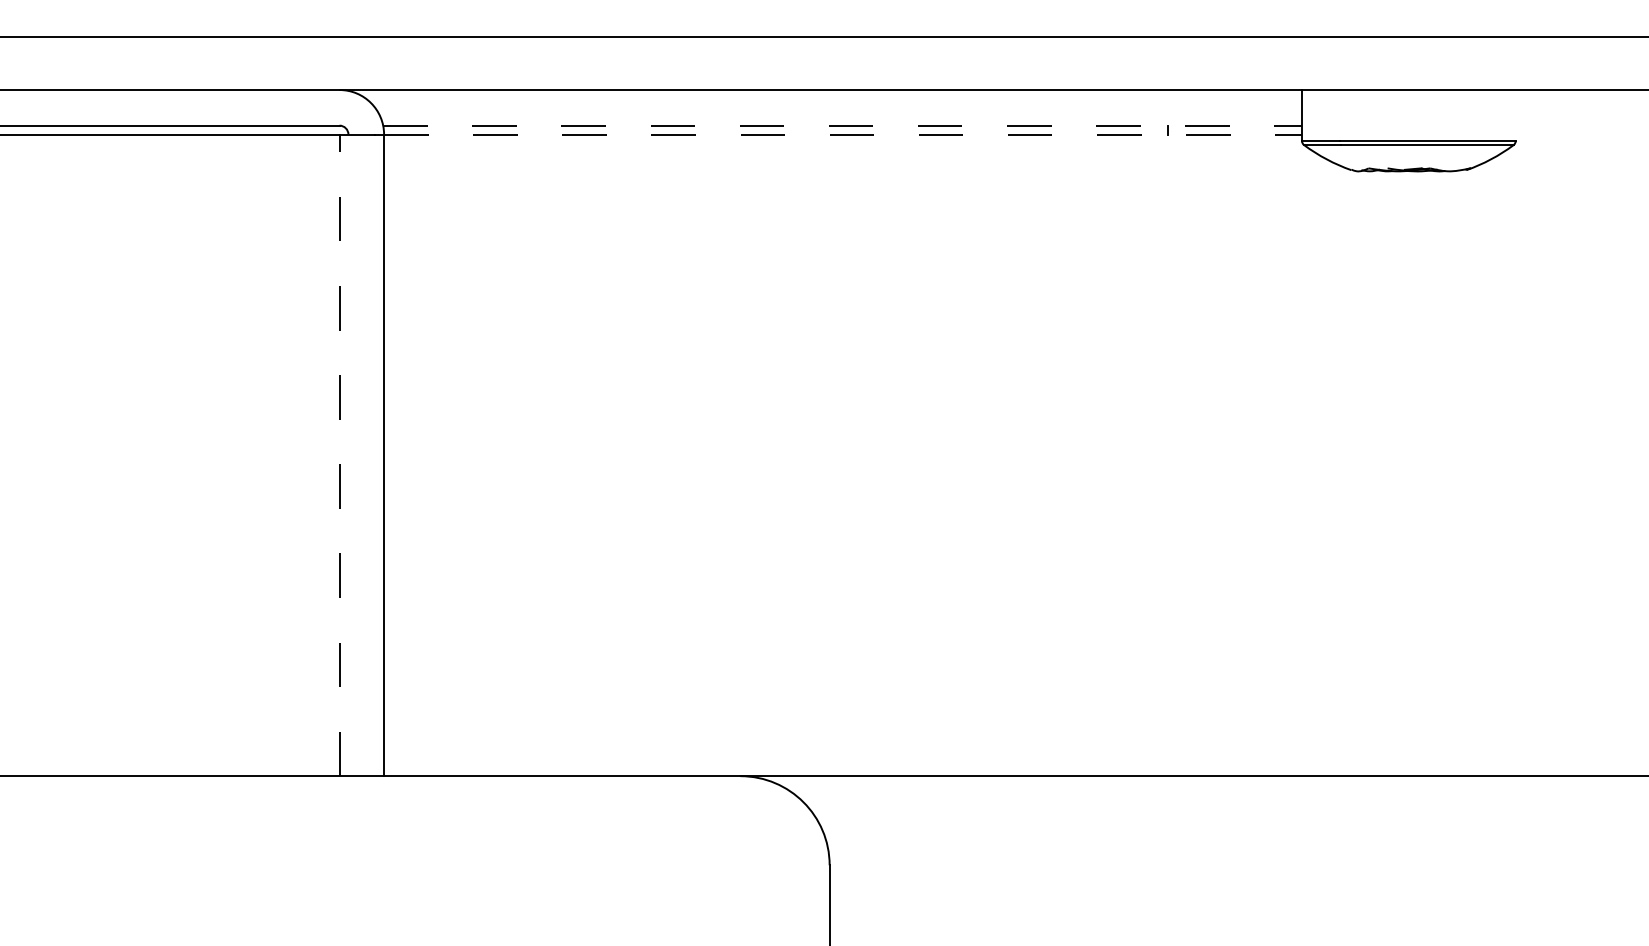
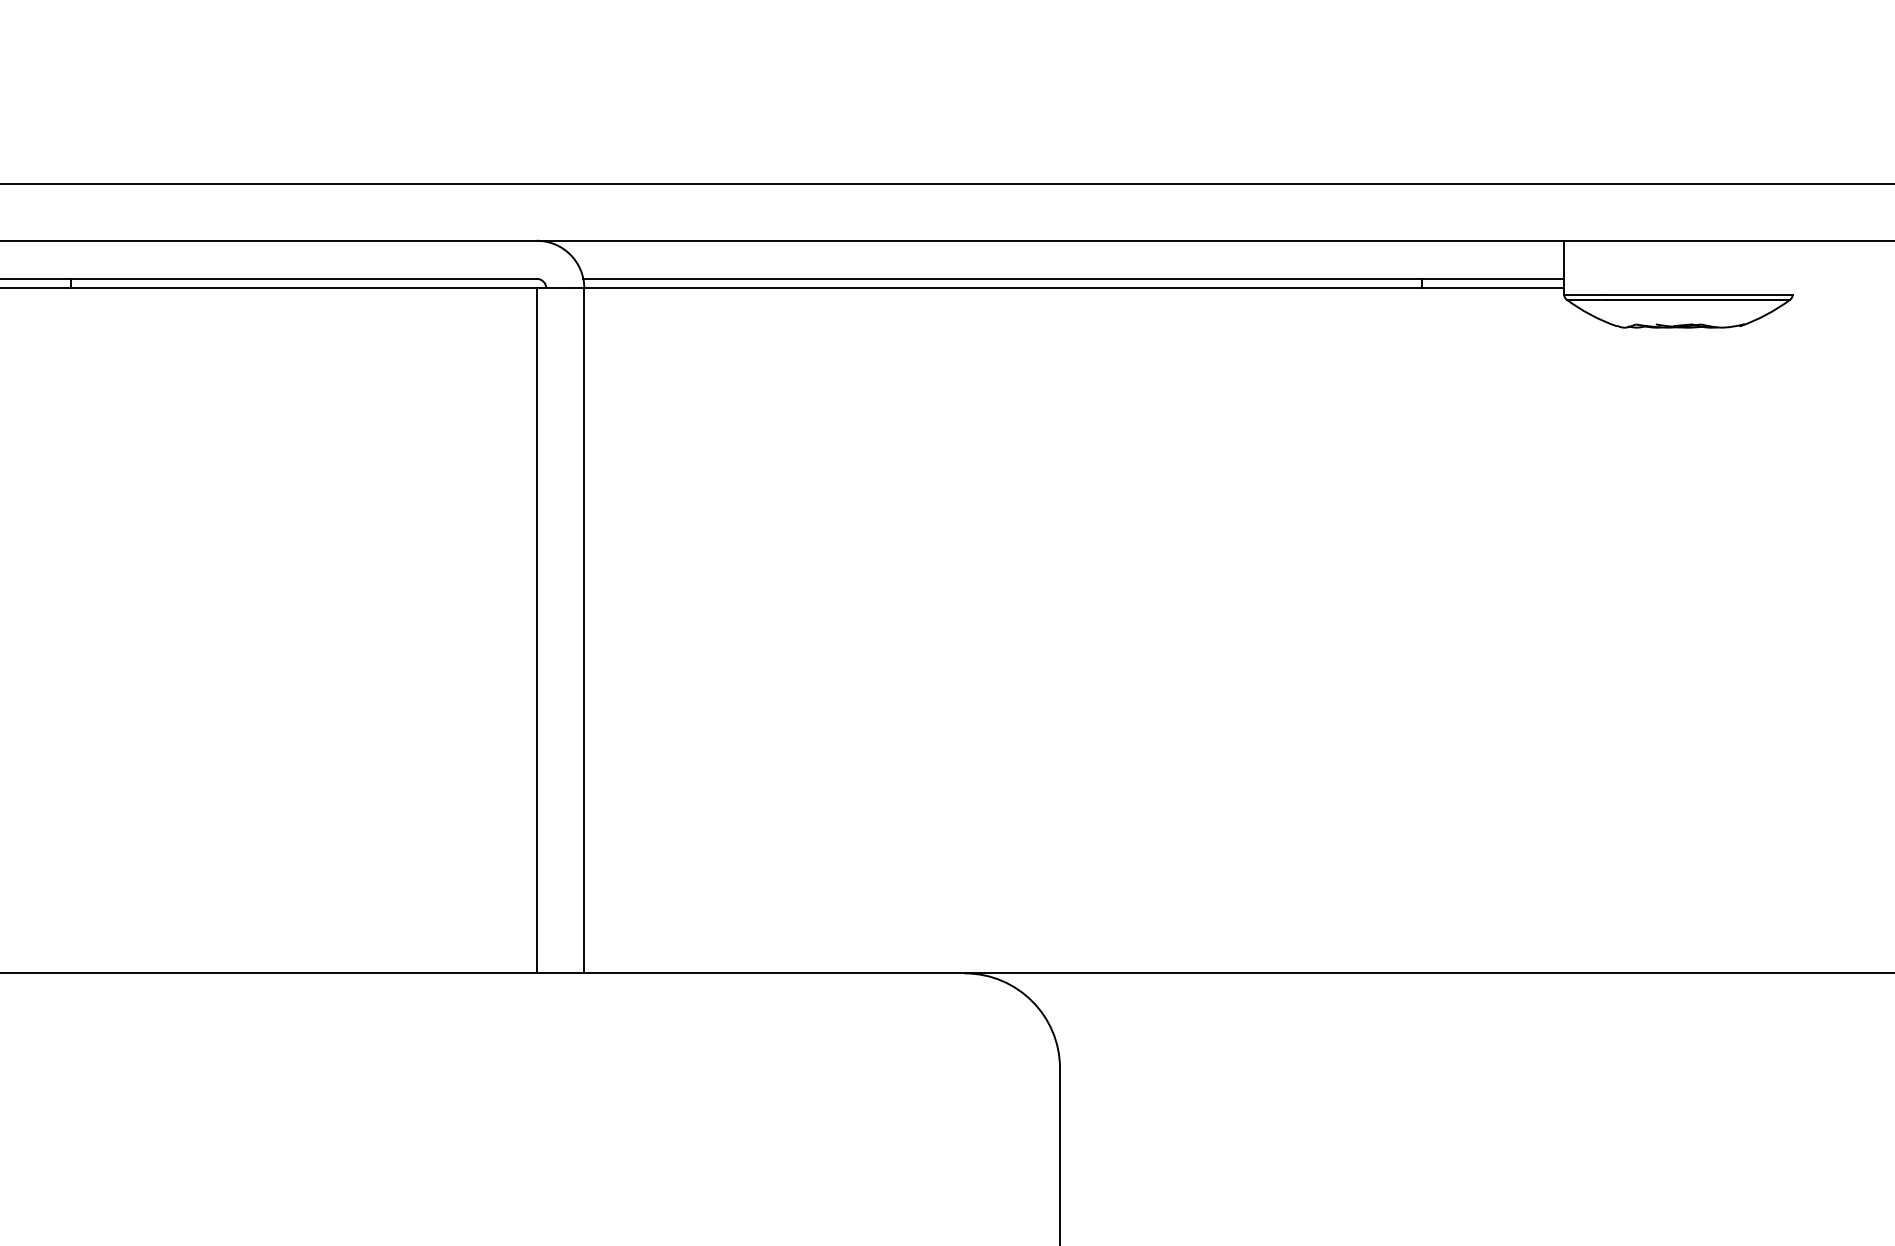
line: (843, 125) -> (1074, 278), dashed -> solid
line: (843, 134) -> (1074, 288), dashed -> solid
line: (339, 455) -> (536, 630), dashed -> solid

